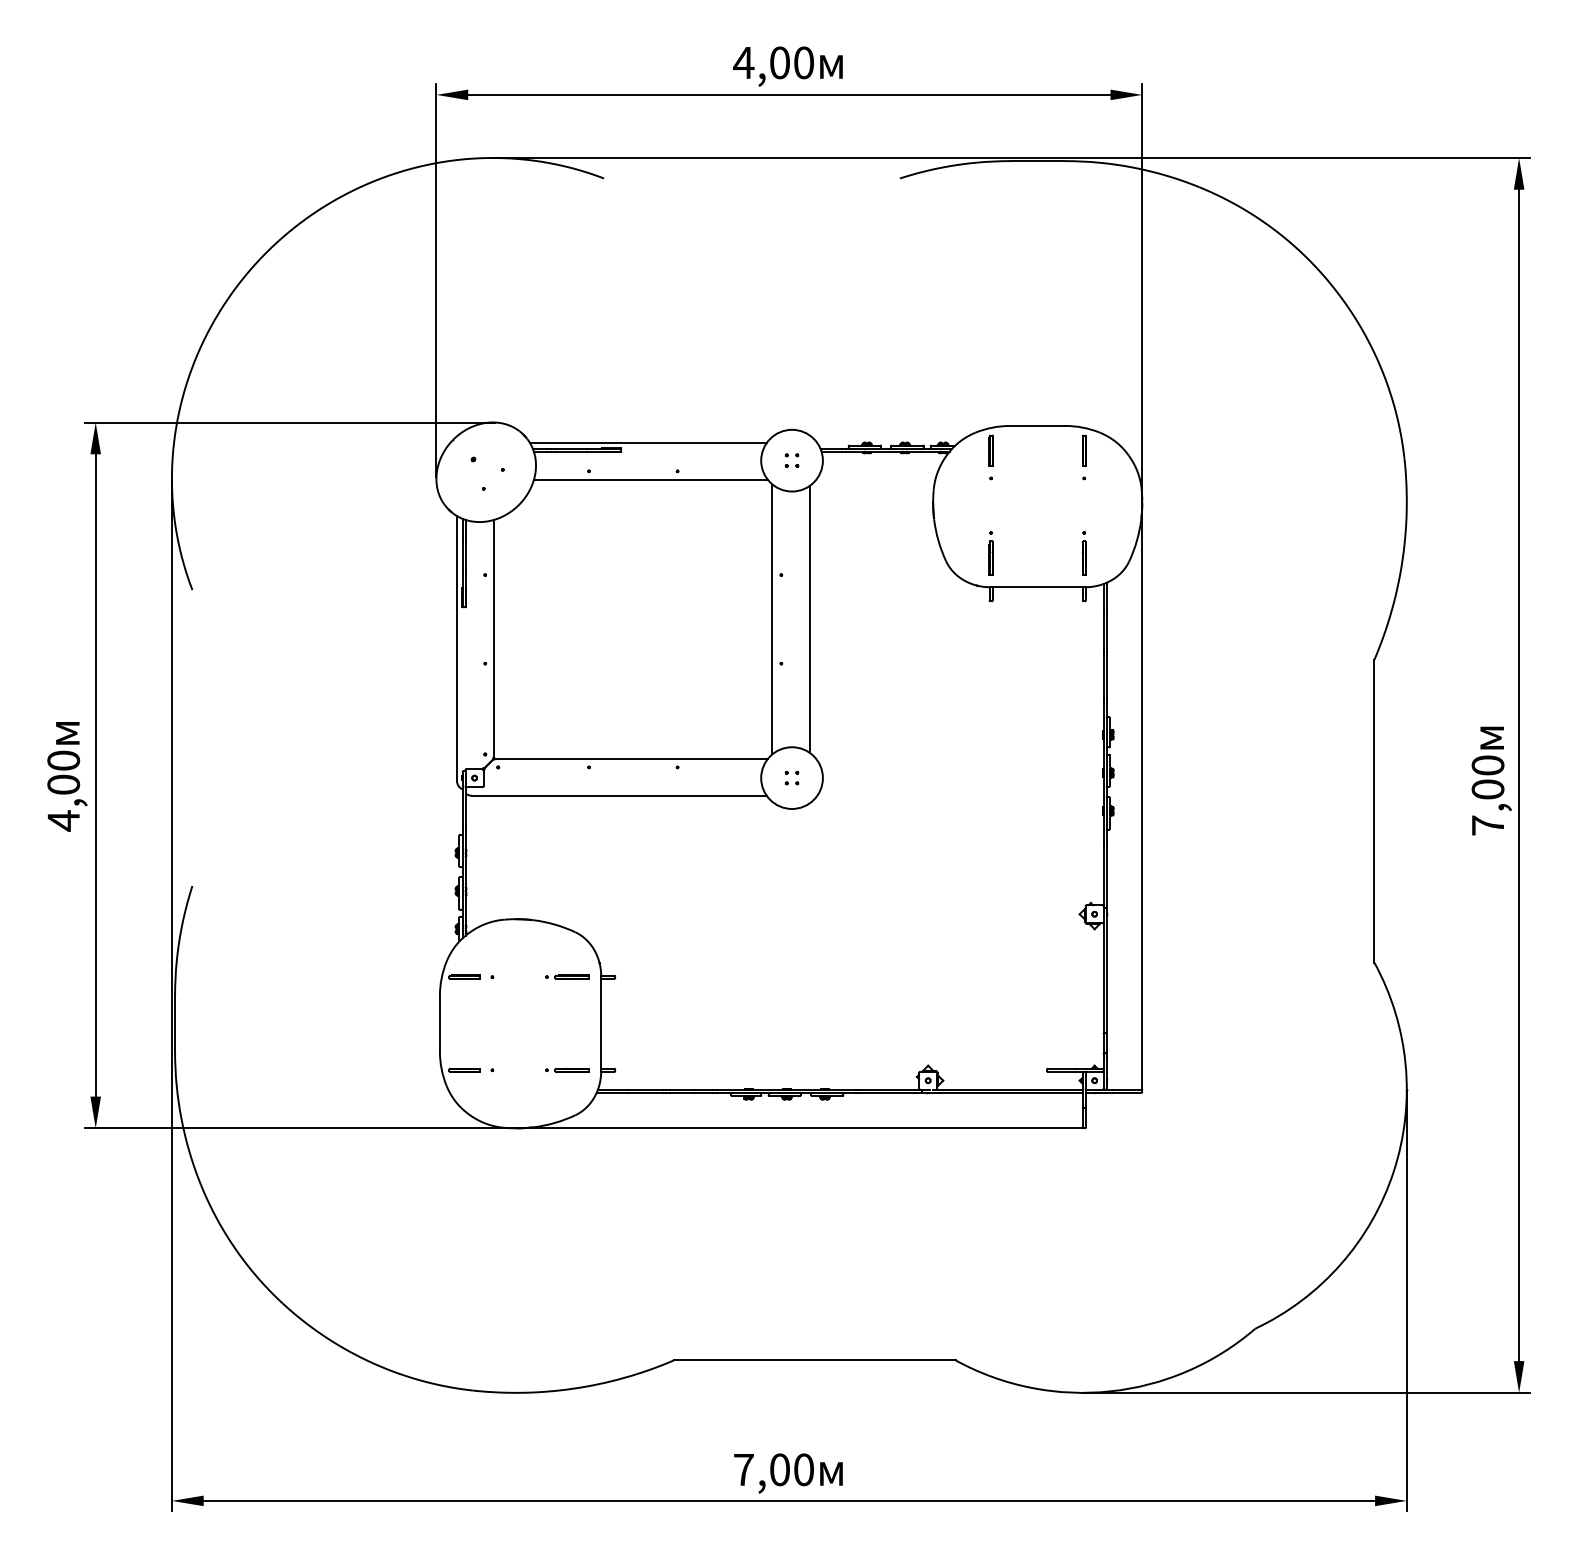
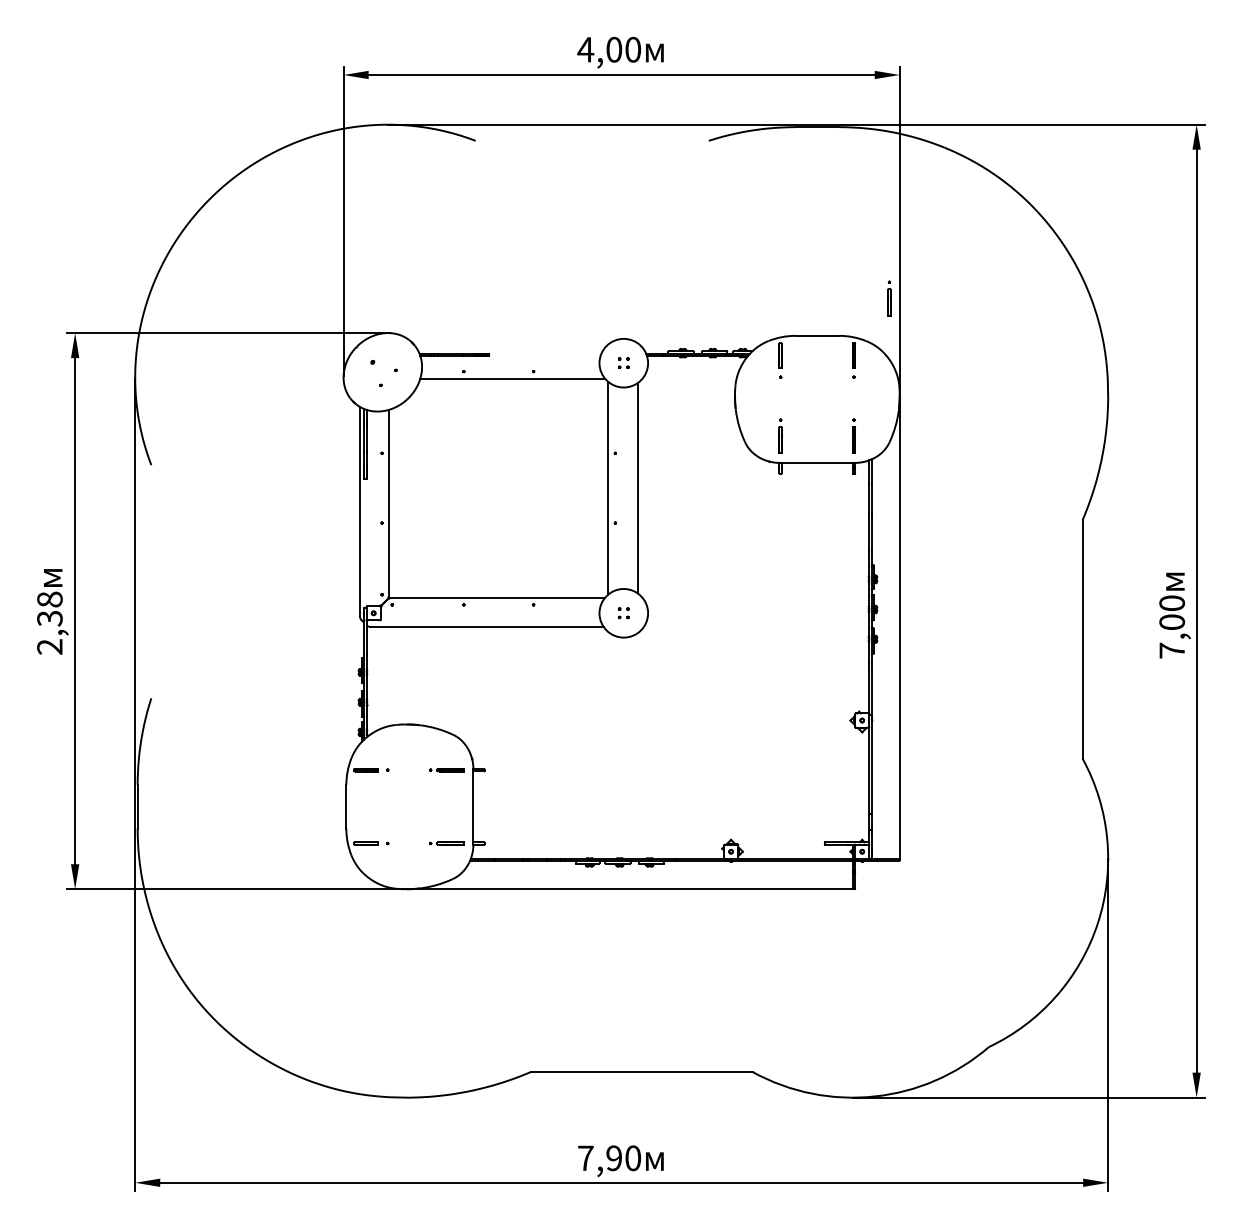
part: (1128, 378) -> (888, 298), added
line: (648, 443) -> (510, 349), removed
text: (63, 790) -> (49, 623), 4,00 -> 2,38
text: (779, 1469) -> (613, 1158), 7,00 -> 7,90

